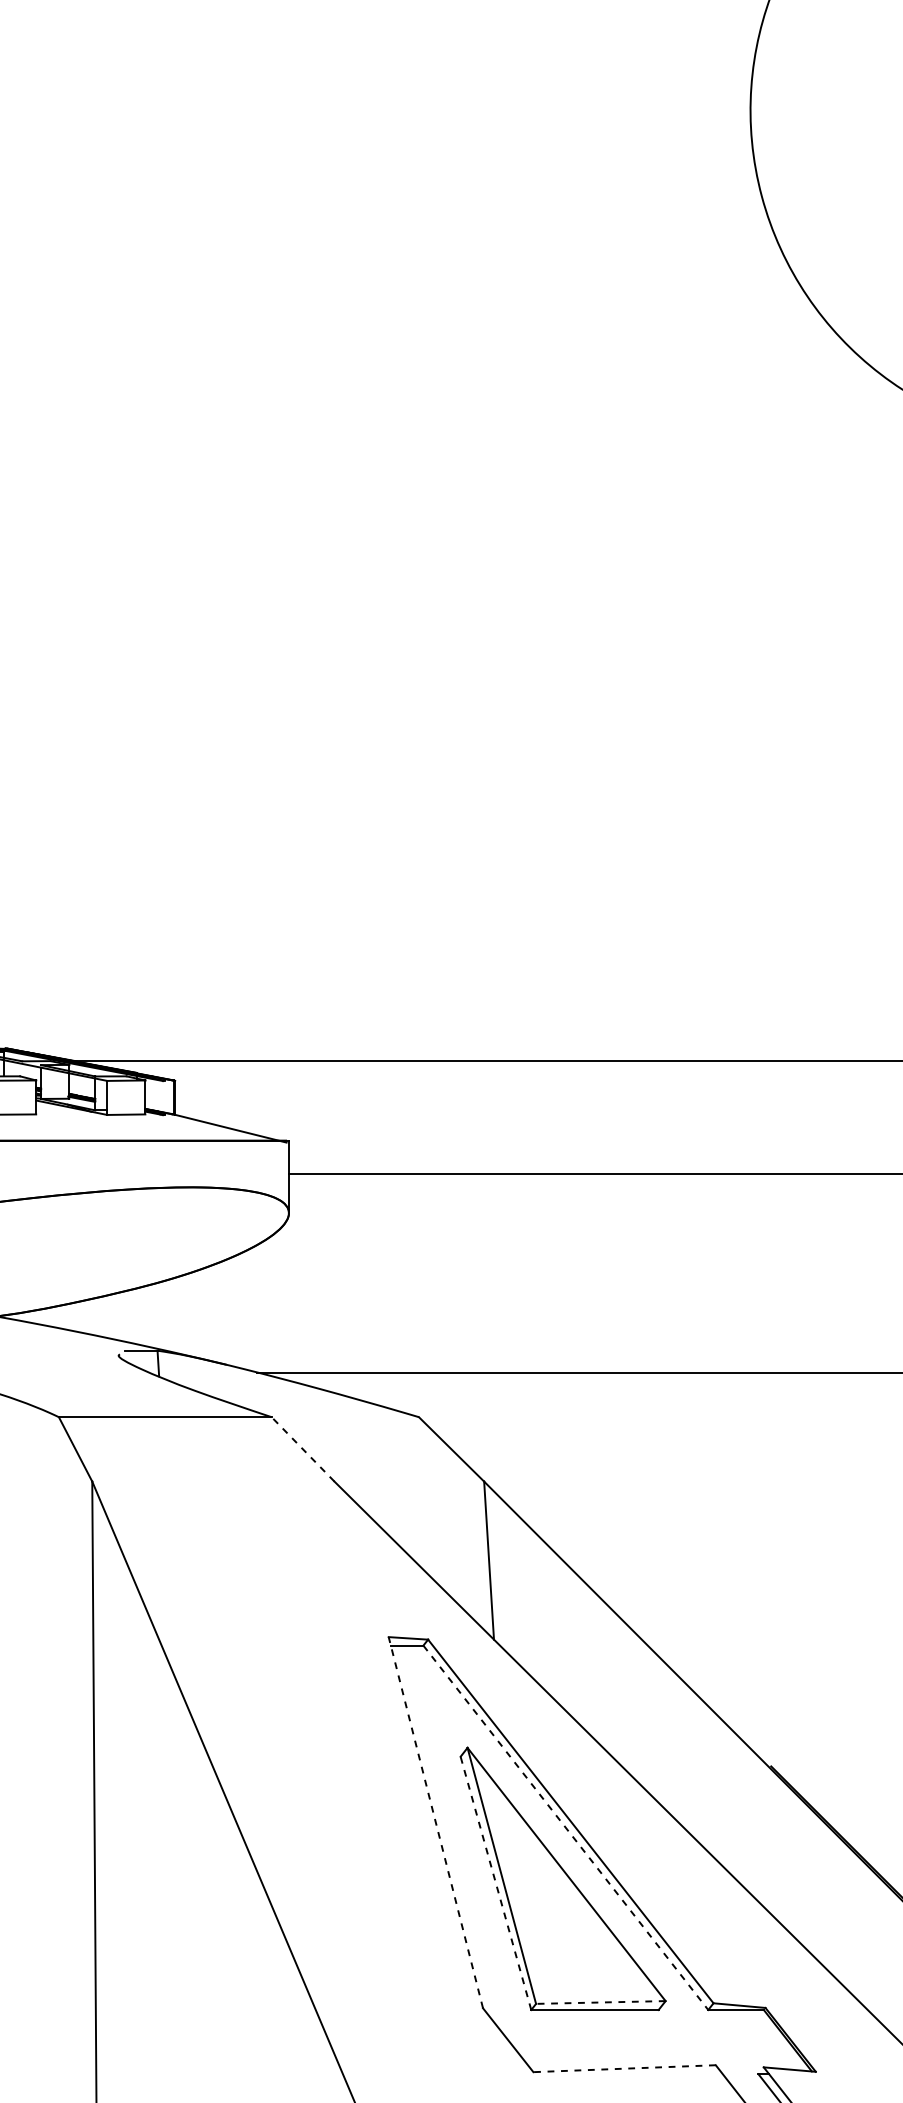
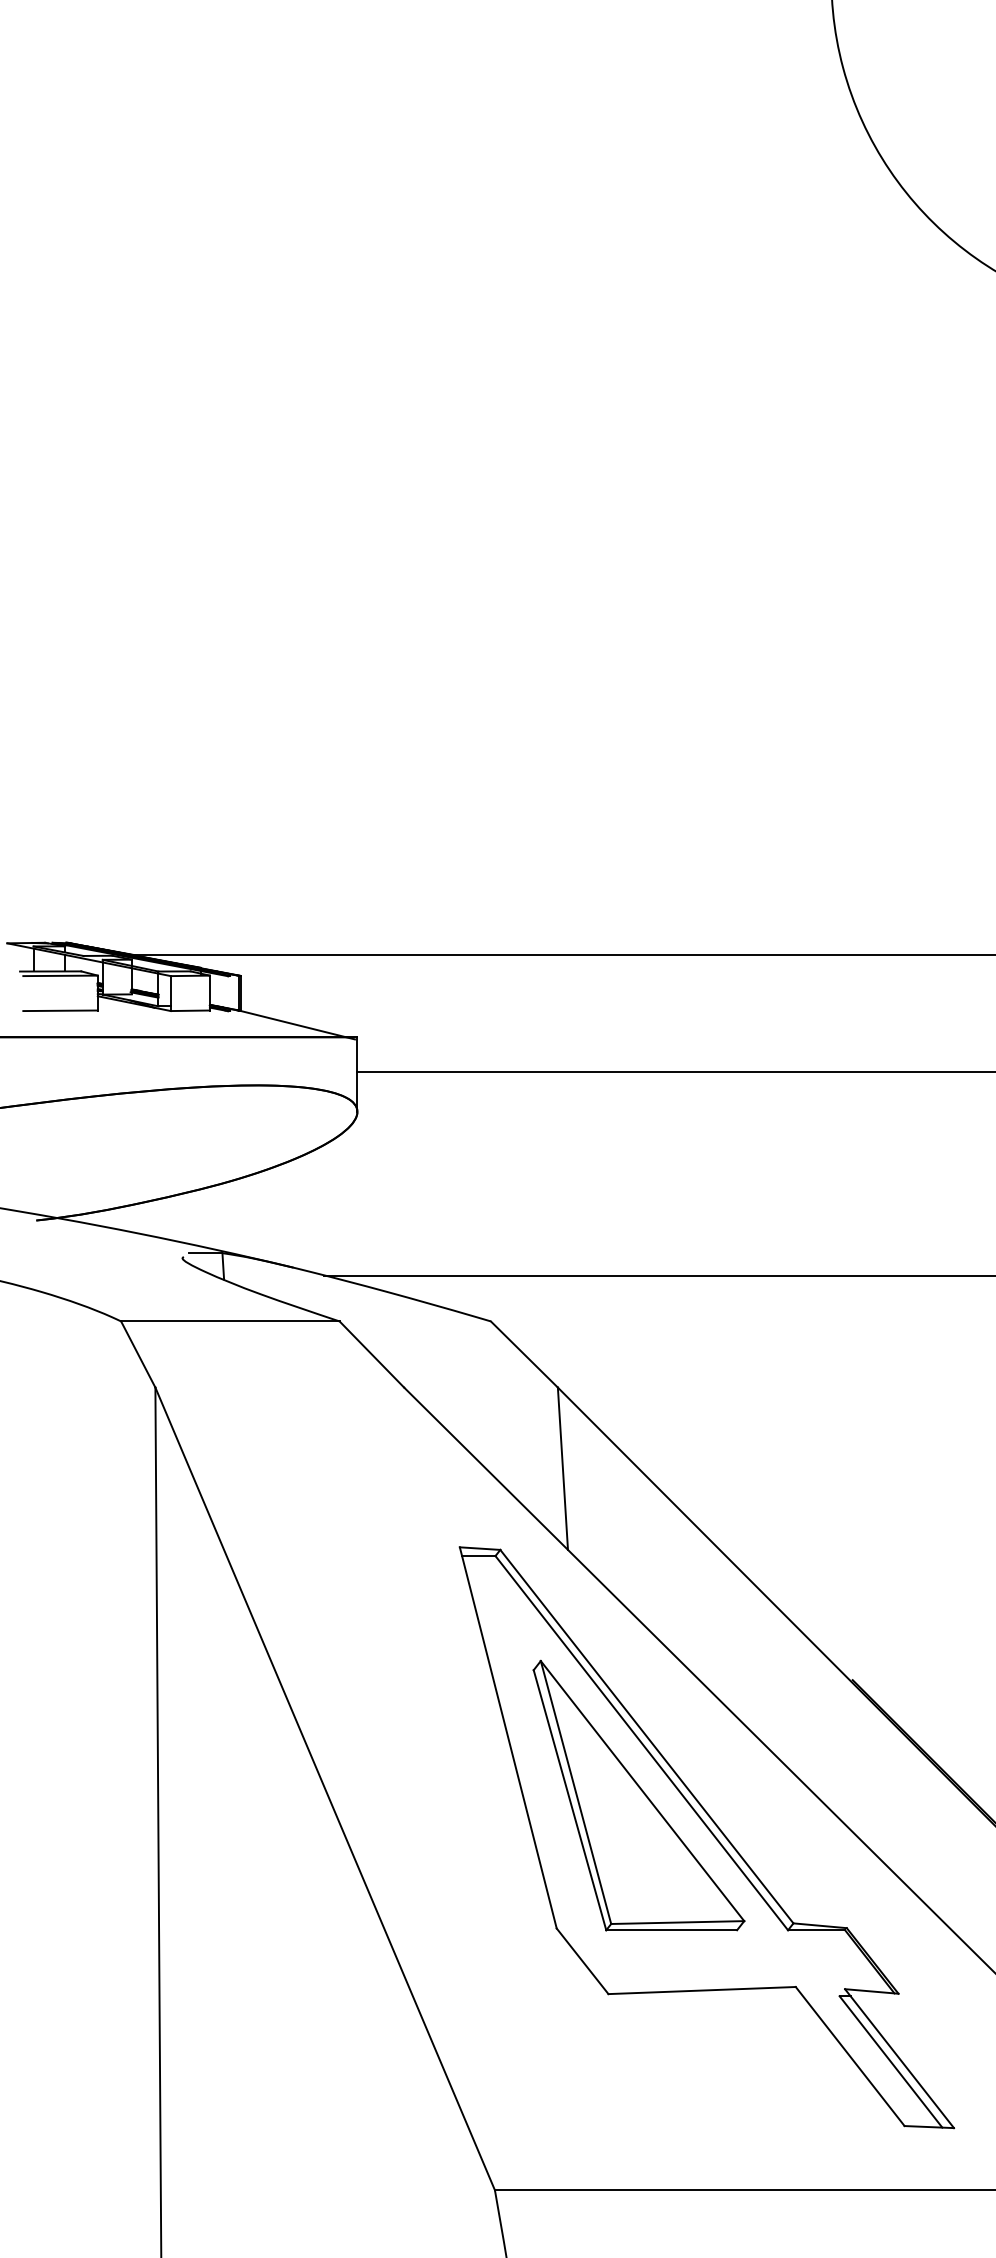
line: (302, 1449) -> (371, 1354), dashed -> solid
line: (436, 1822) -> (508, 1737), dashed -> solid
line: (565, 1828) -> (641, 1743), dashed -> solid
line: (495, 1882) -> (569, 1799), dashed -> solid
line: (600, 2002) -> (677, 1922), dashed -> solid
line: (624, 2068) -> (702, 1990), dashed -> solid

